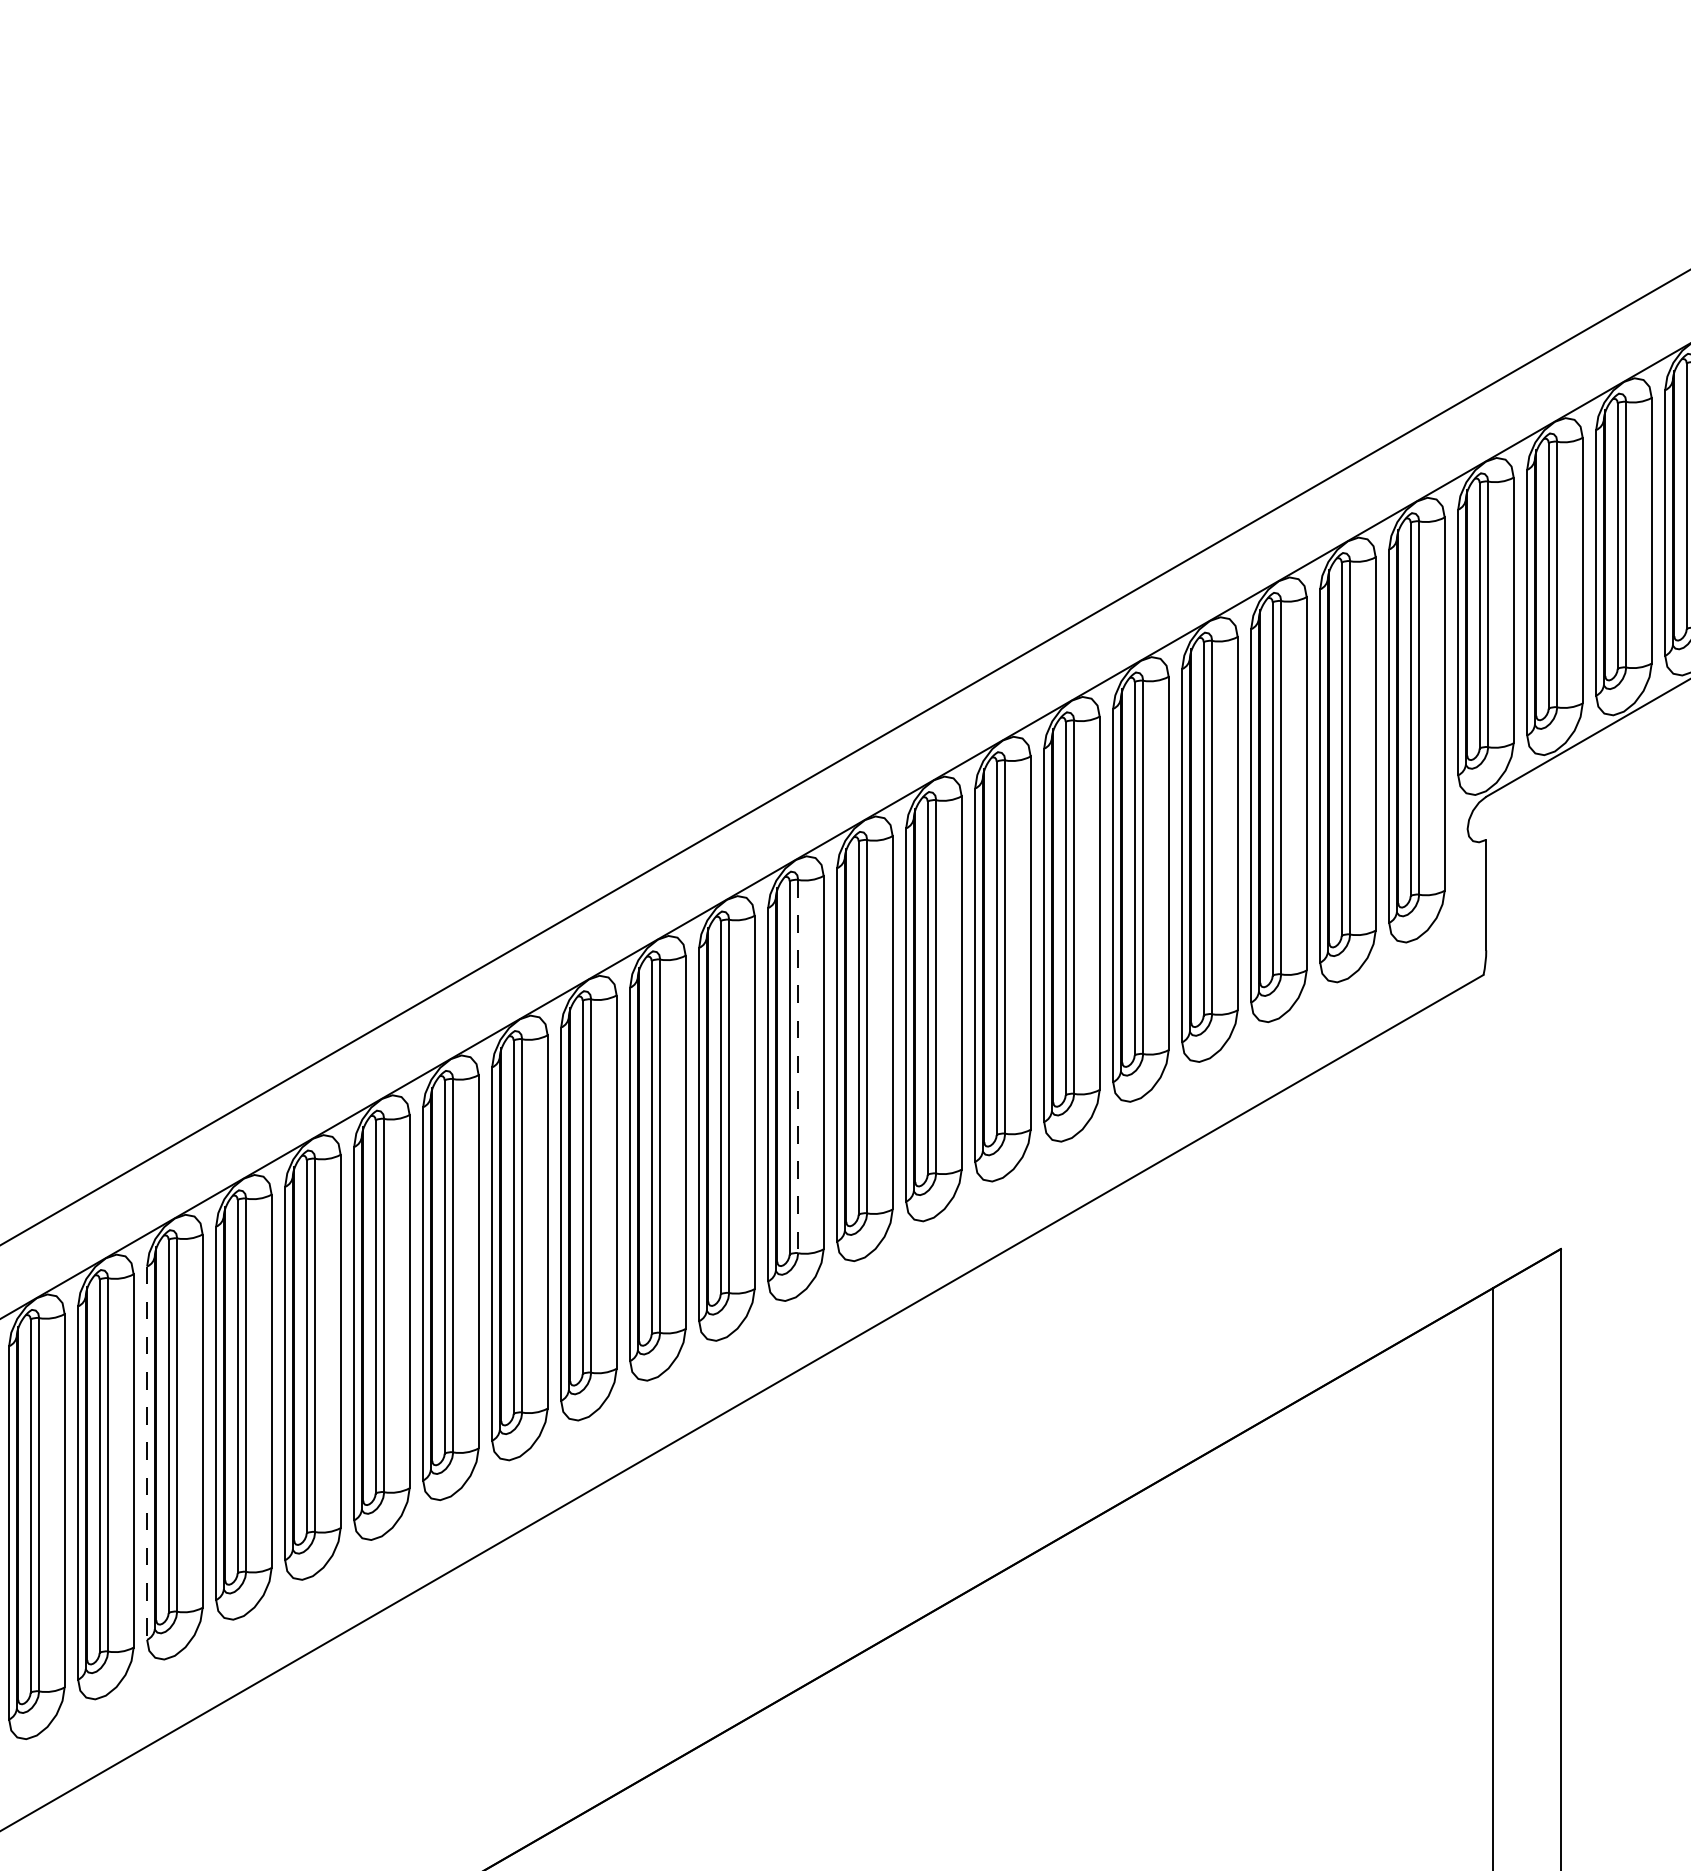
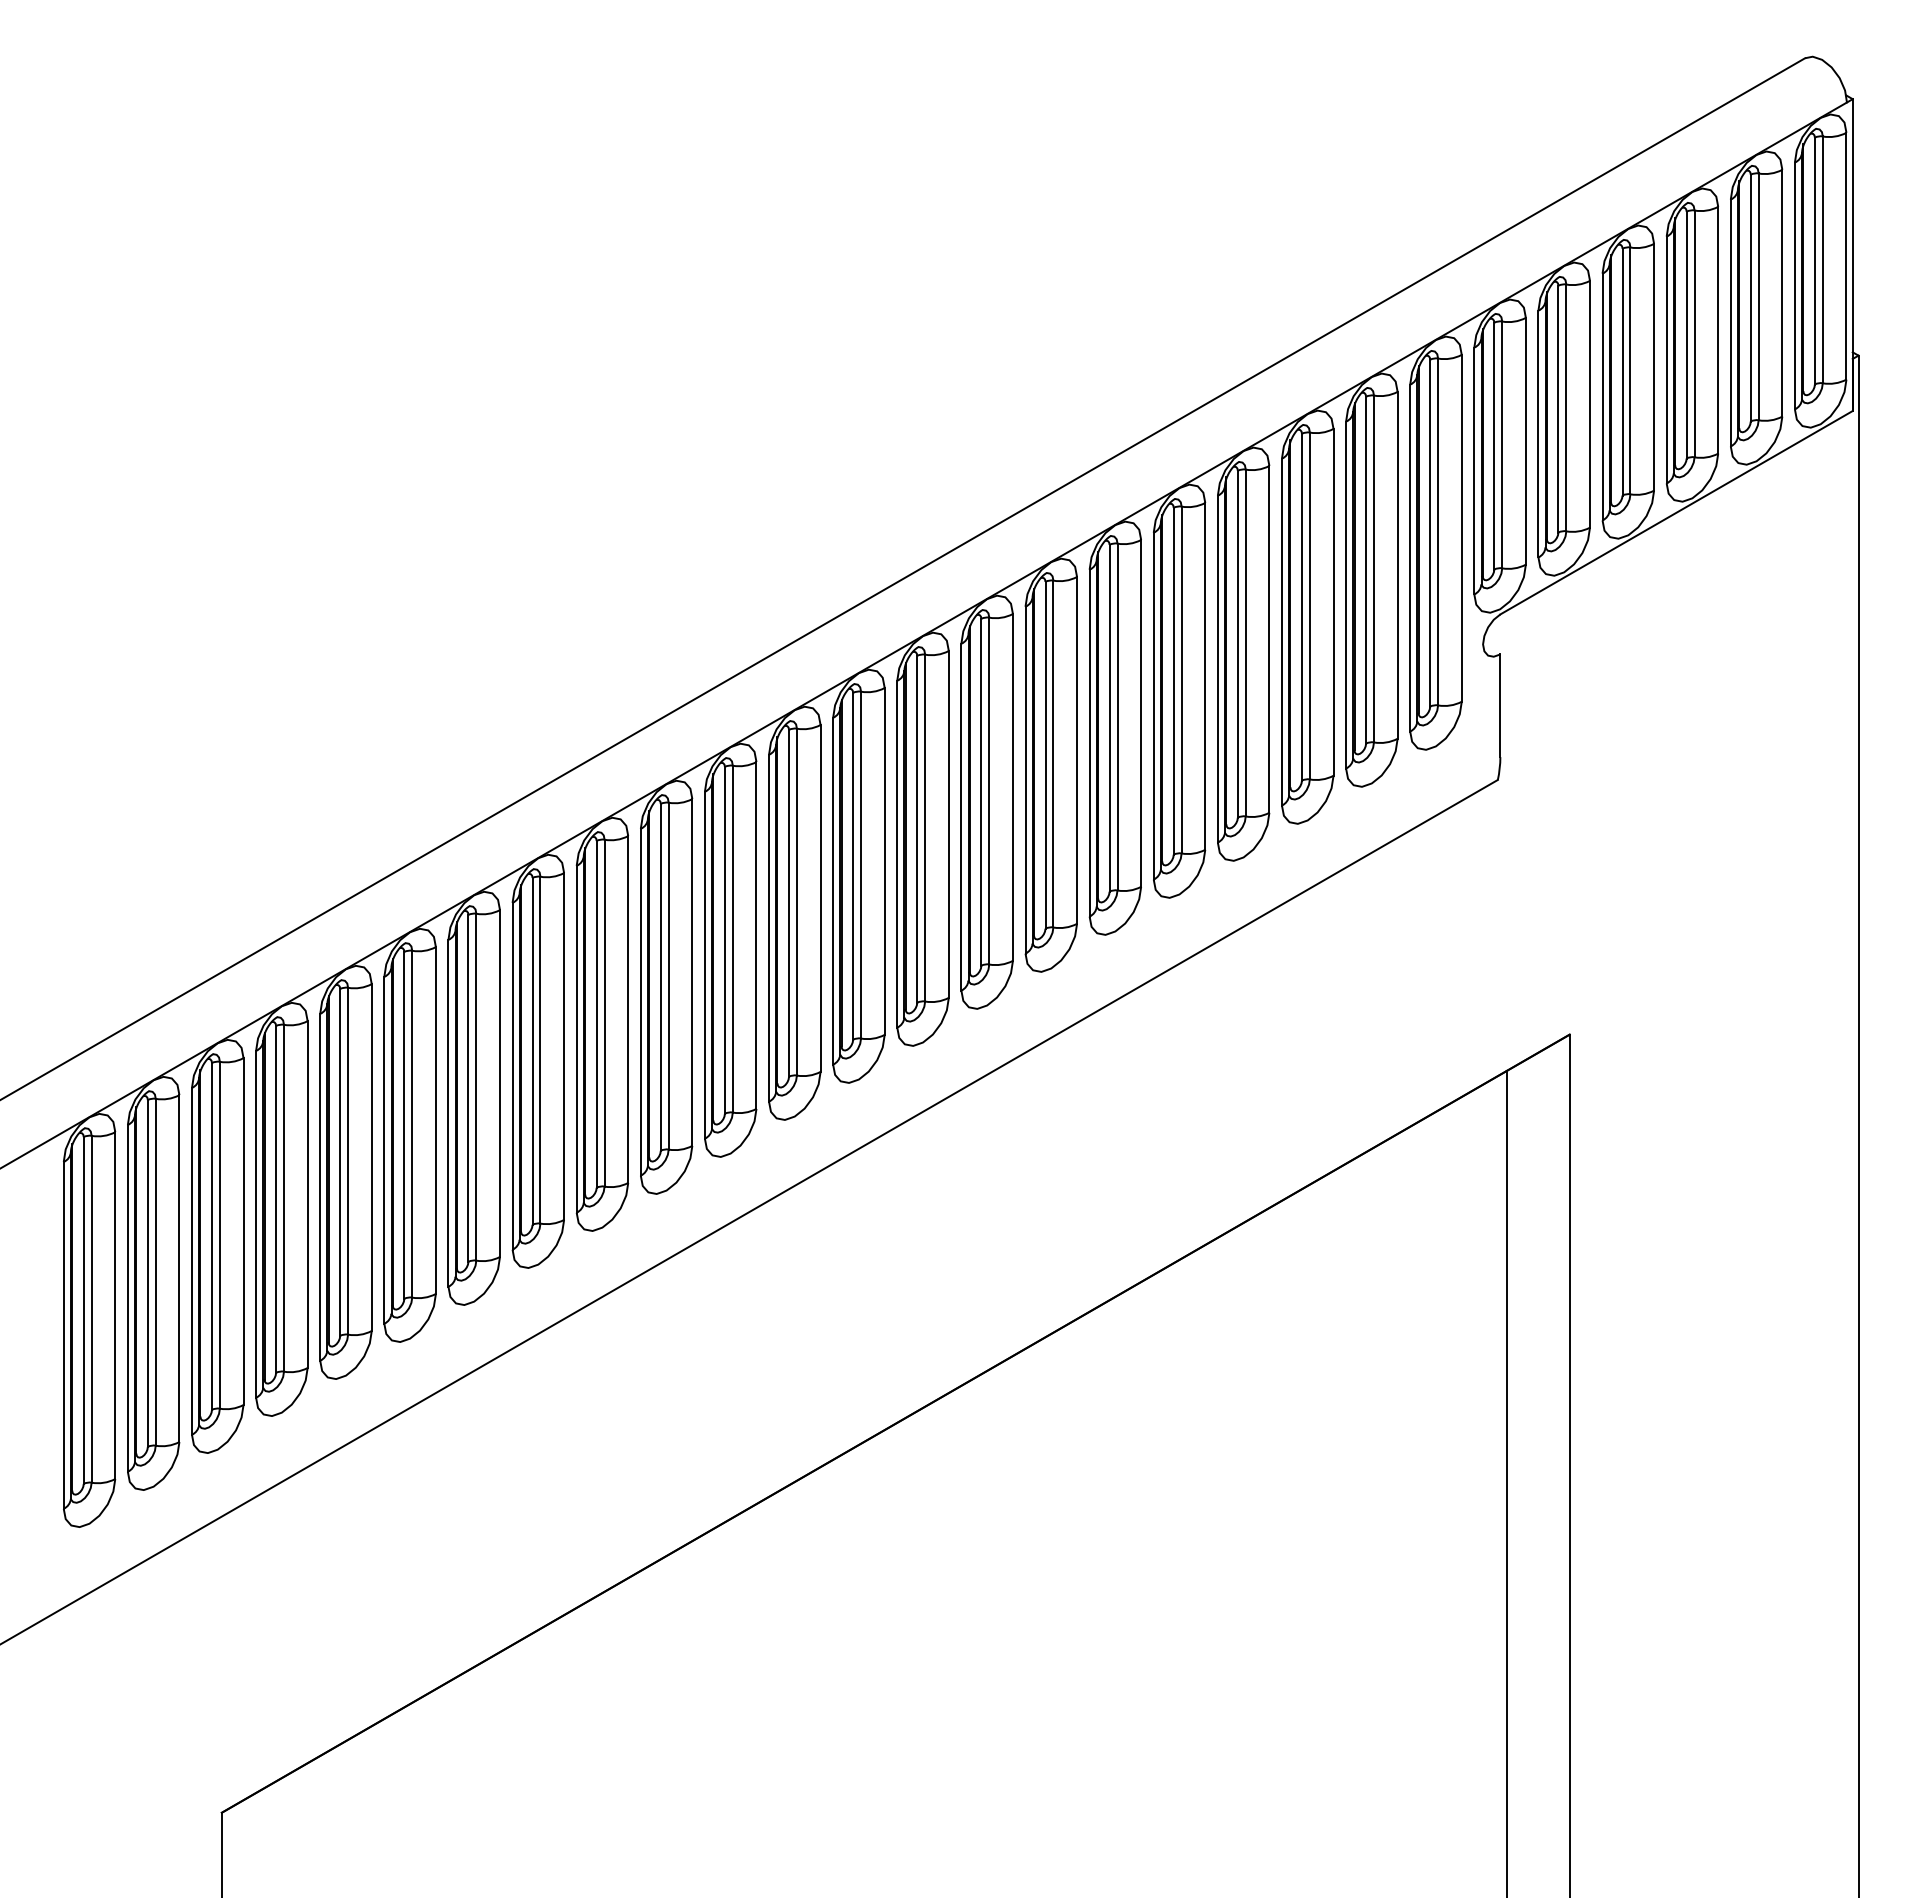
line: (798, 1067) -> (861, 865), dashed -> solid
line: (147, 1453) -> (256, 1224), dashed -> solid

